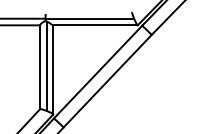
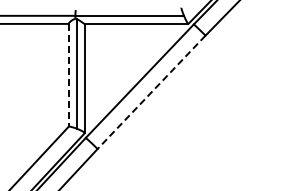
line: (39, 67) -> (68, 75), solid -> dashed
line: (107, 81) -> (151, 92), solid -> dashed

